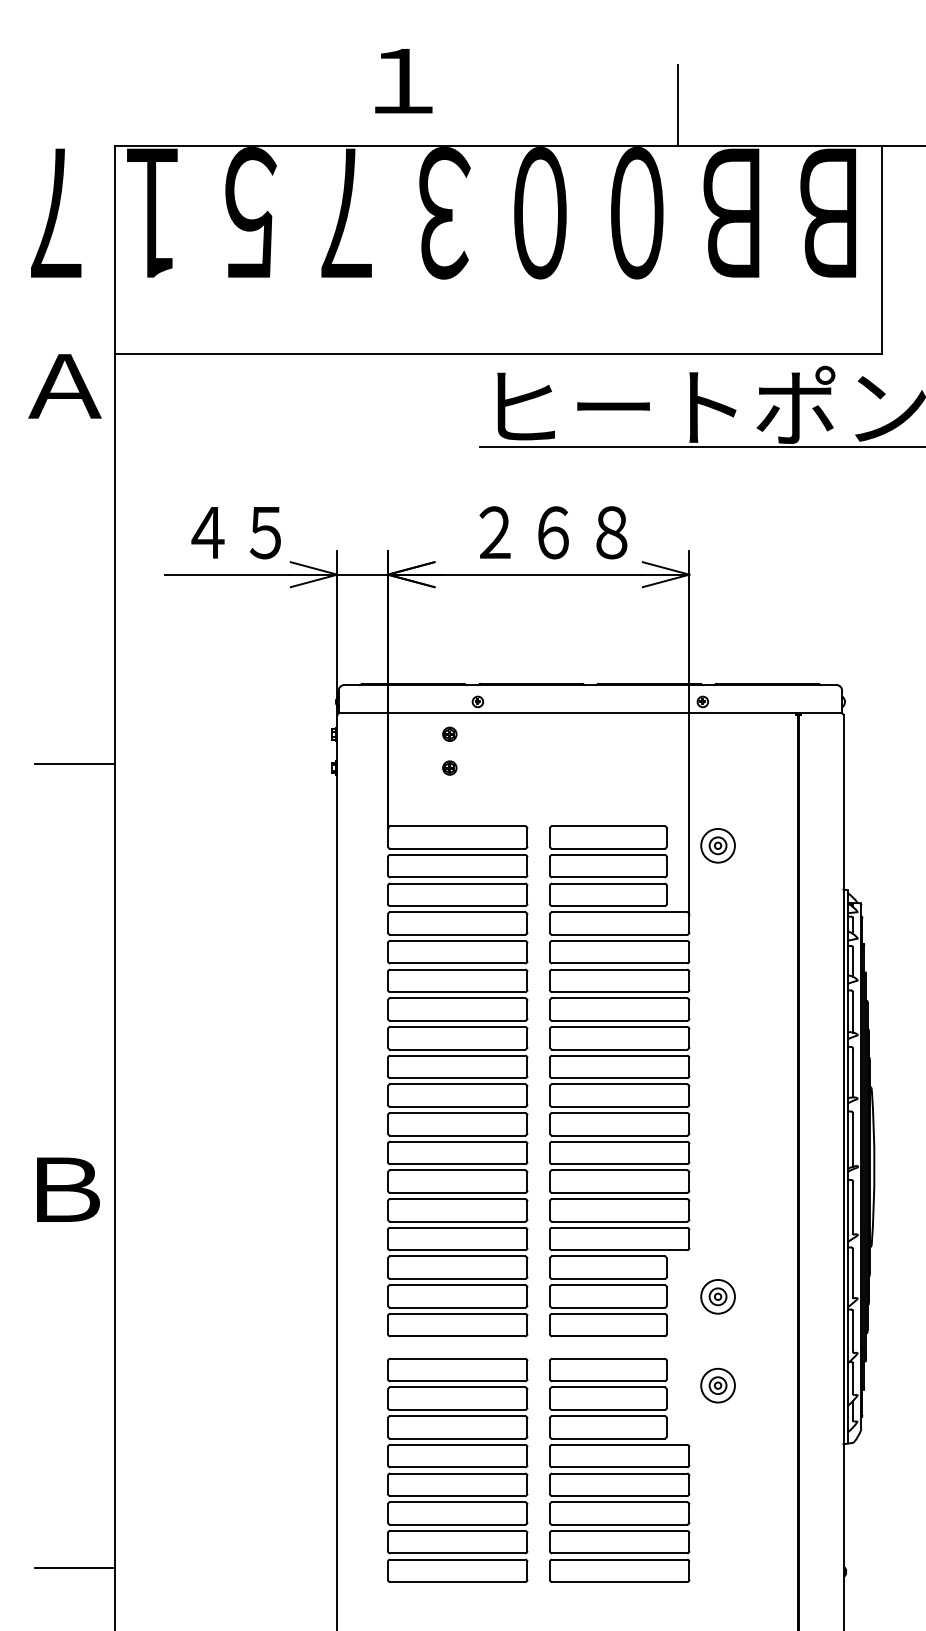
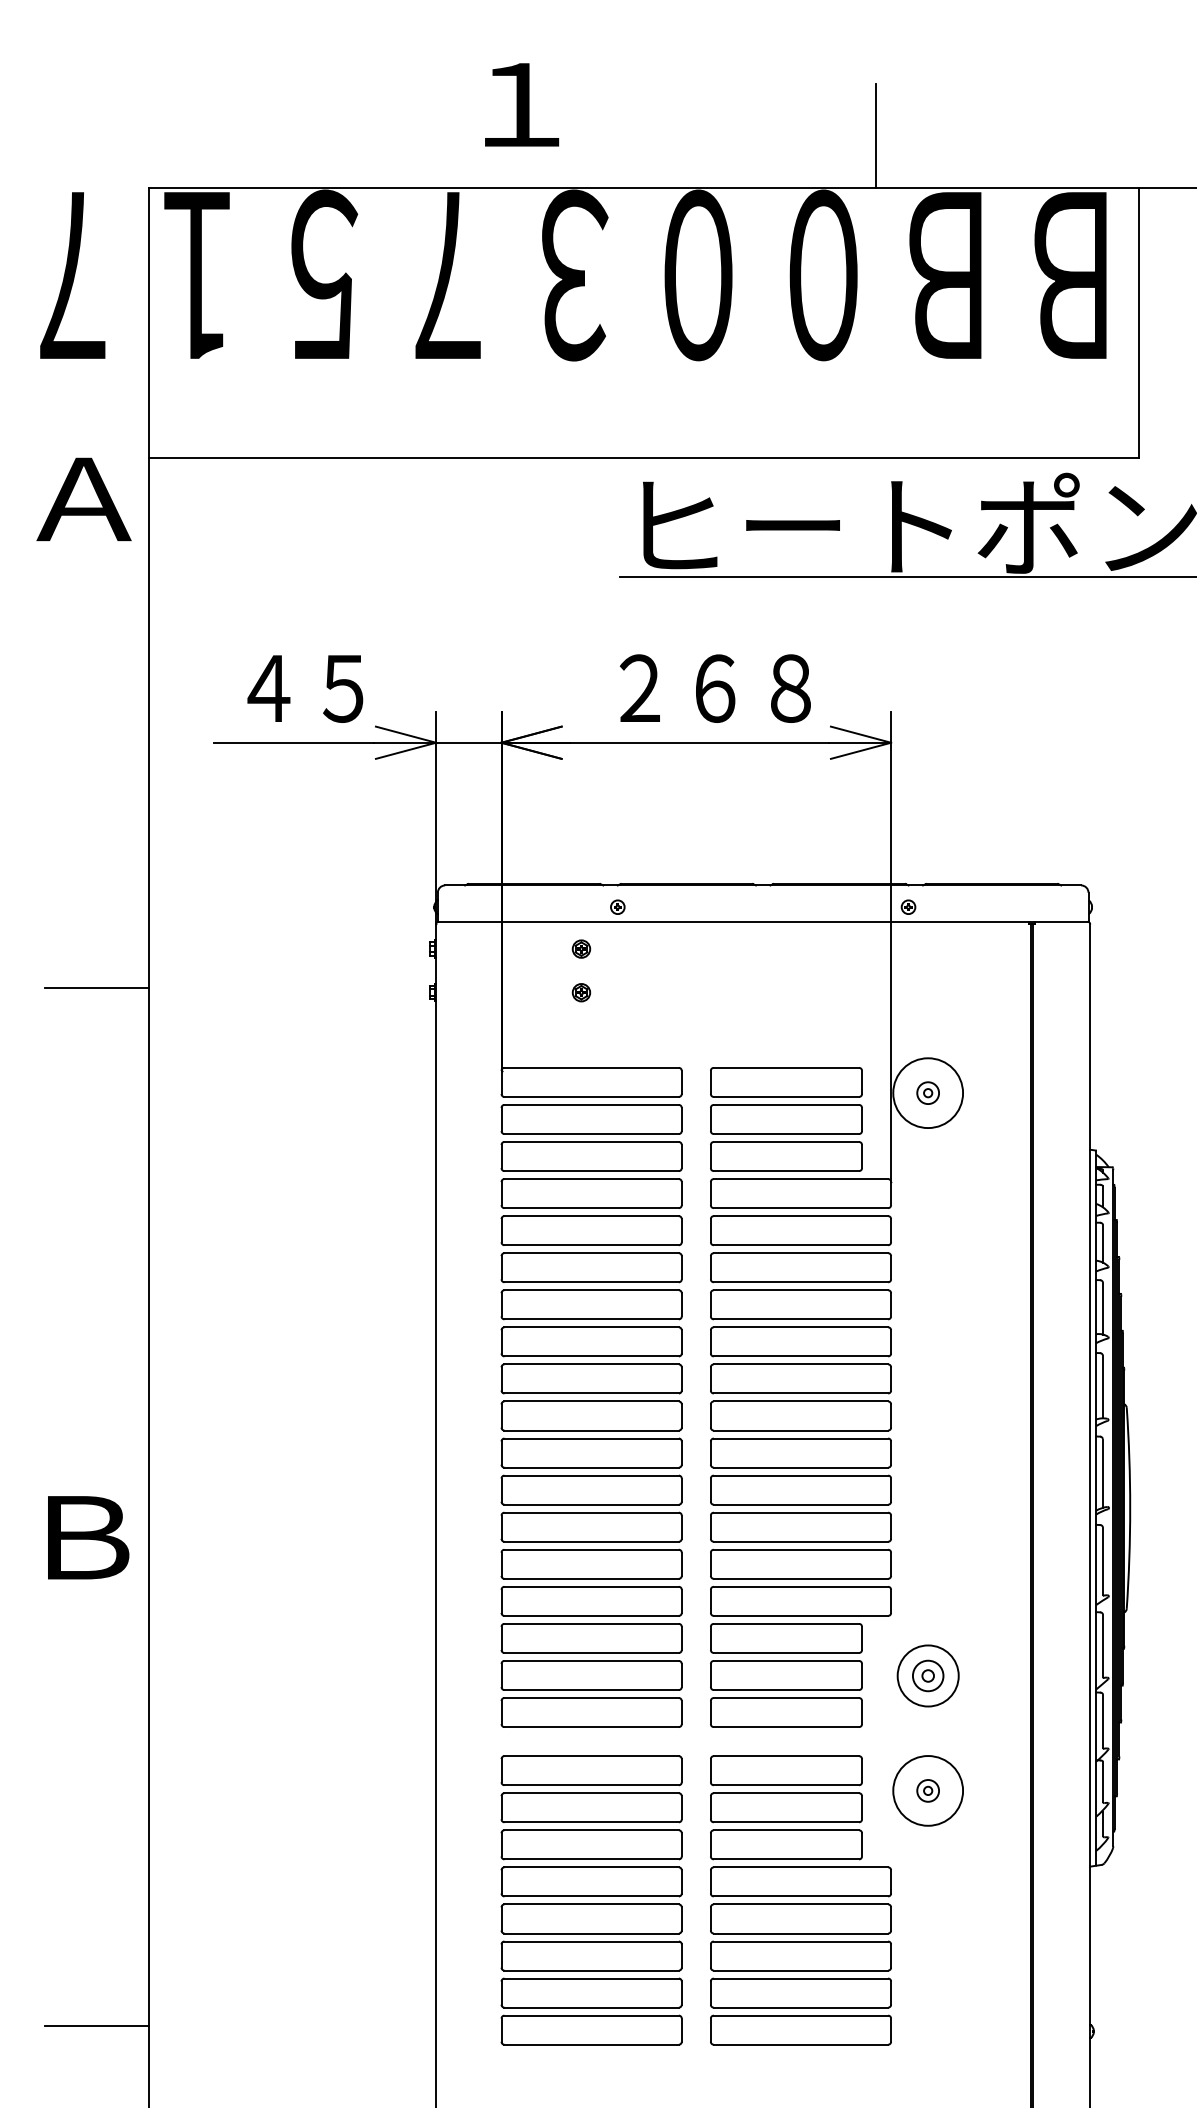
circle: (717, 845) -> (927, 1092), size x1.6
part: (717, 1296) -> (927, 1675), size x1.4
circle: (717, 1385) -> (927, 1790), size x1.6

